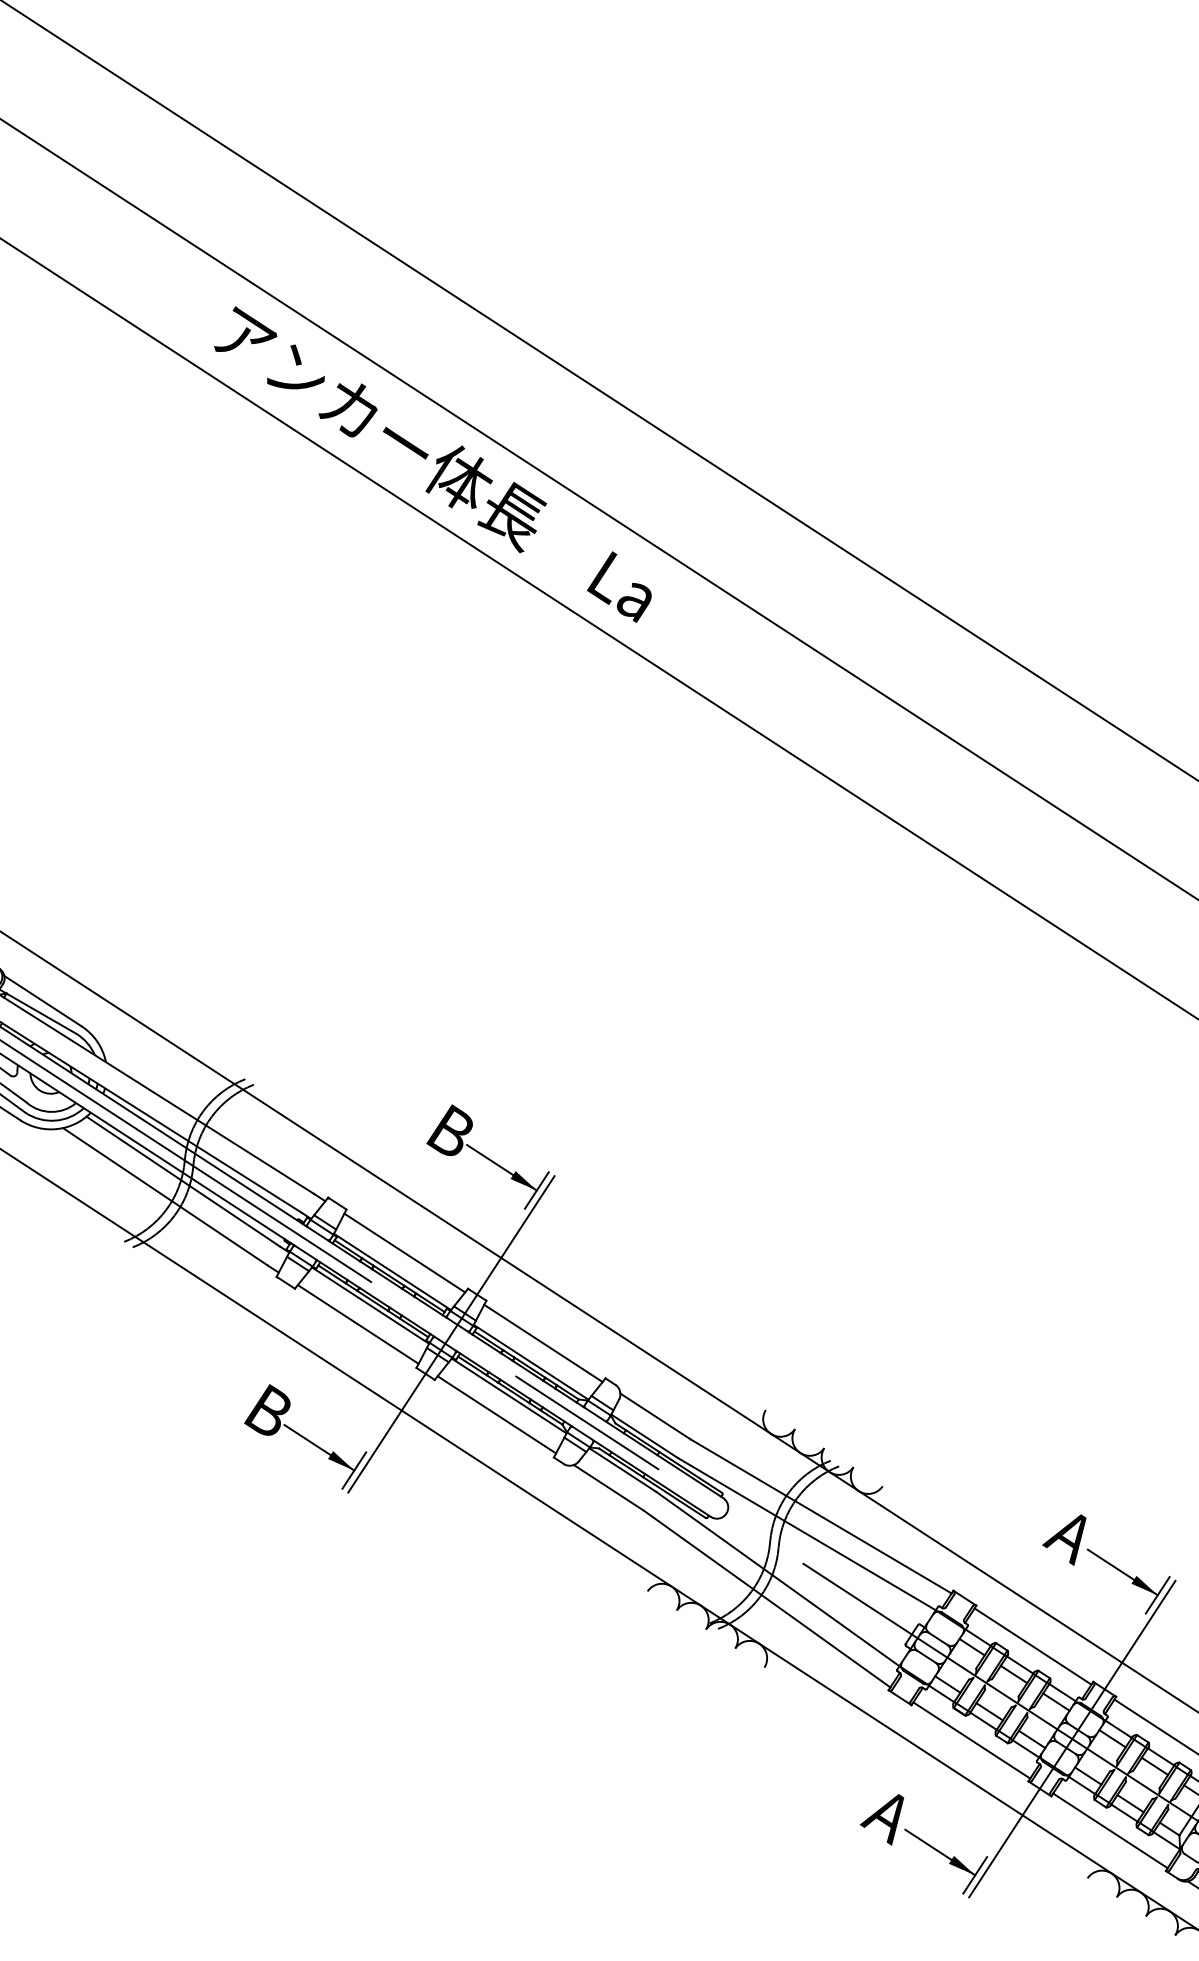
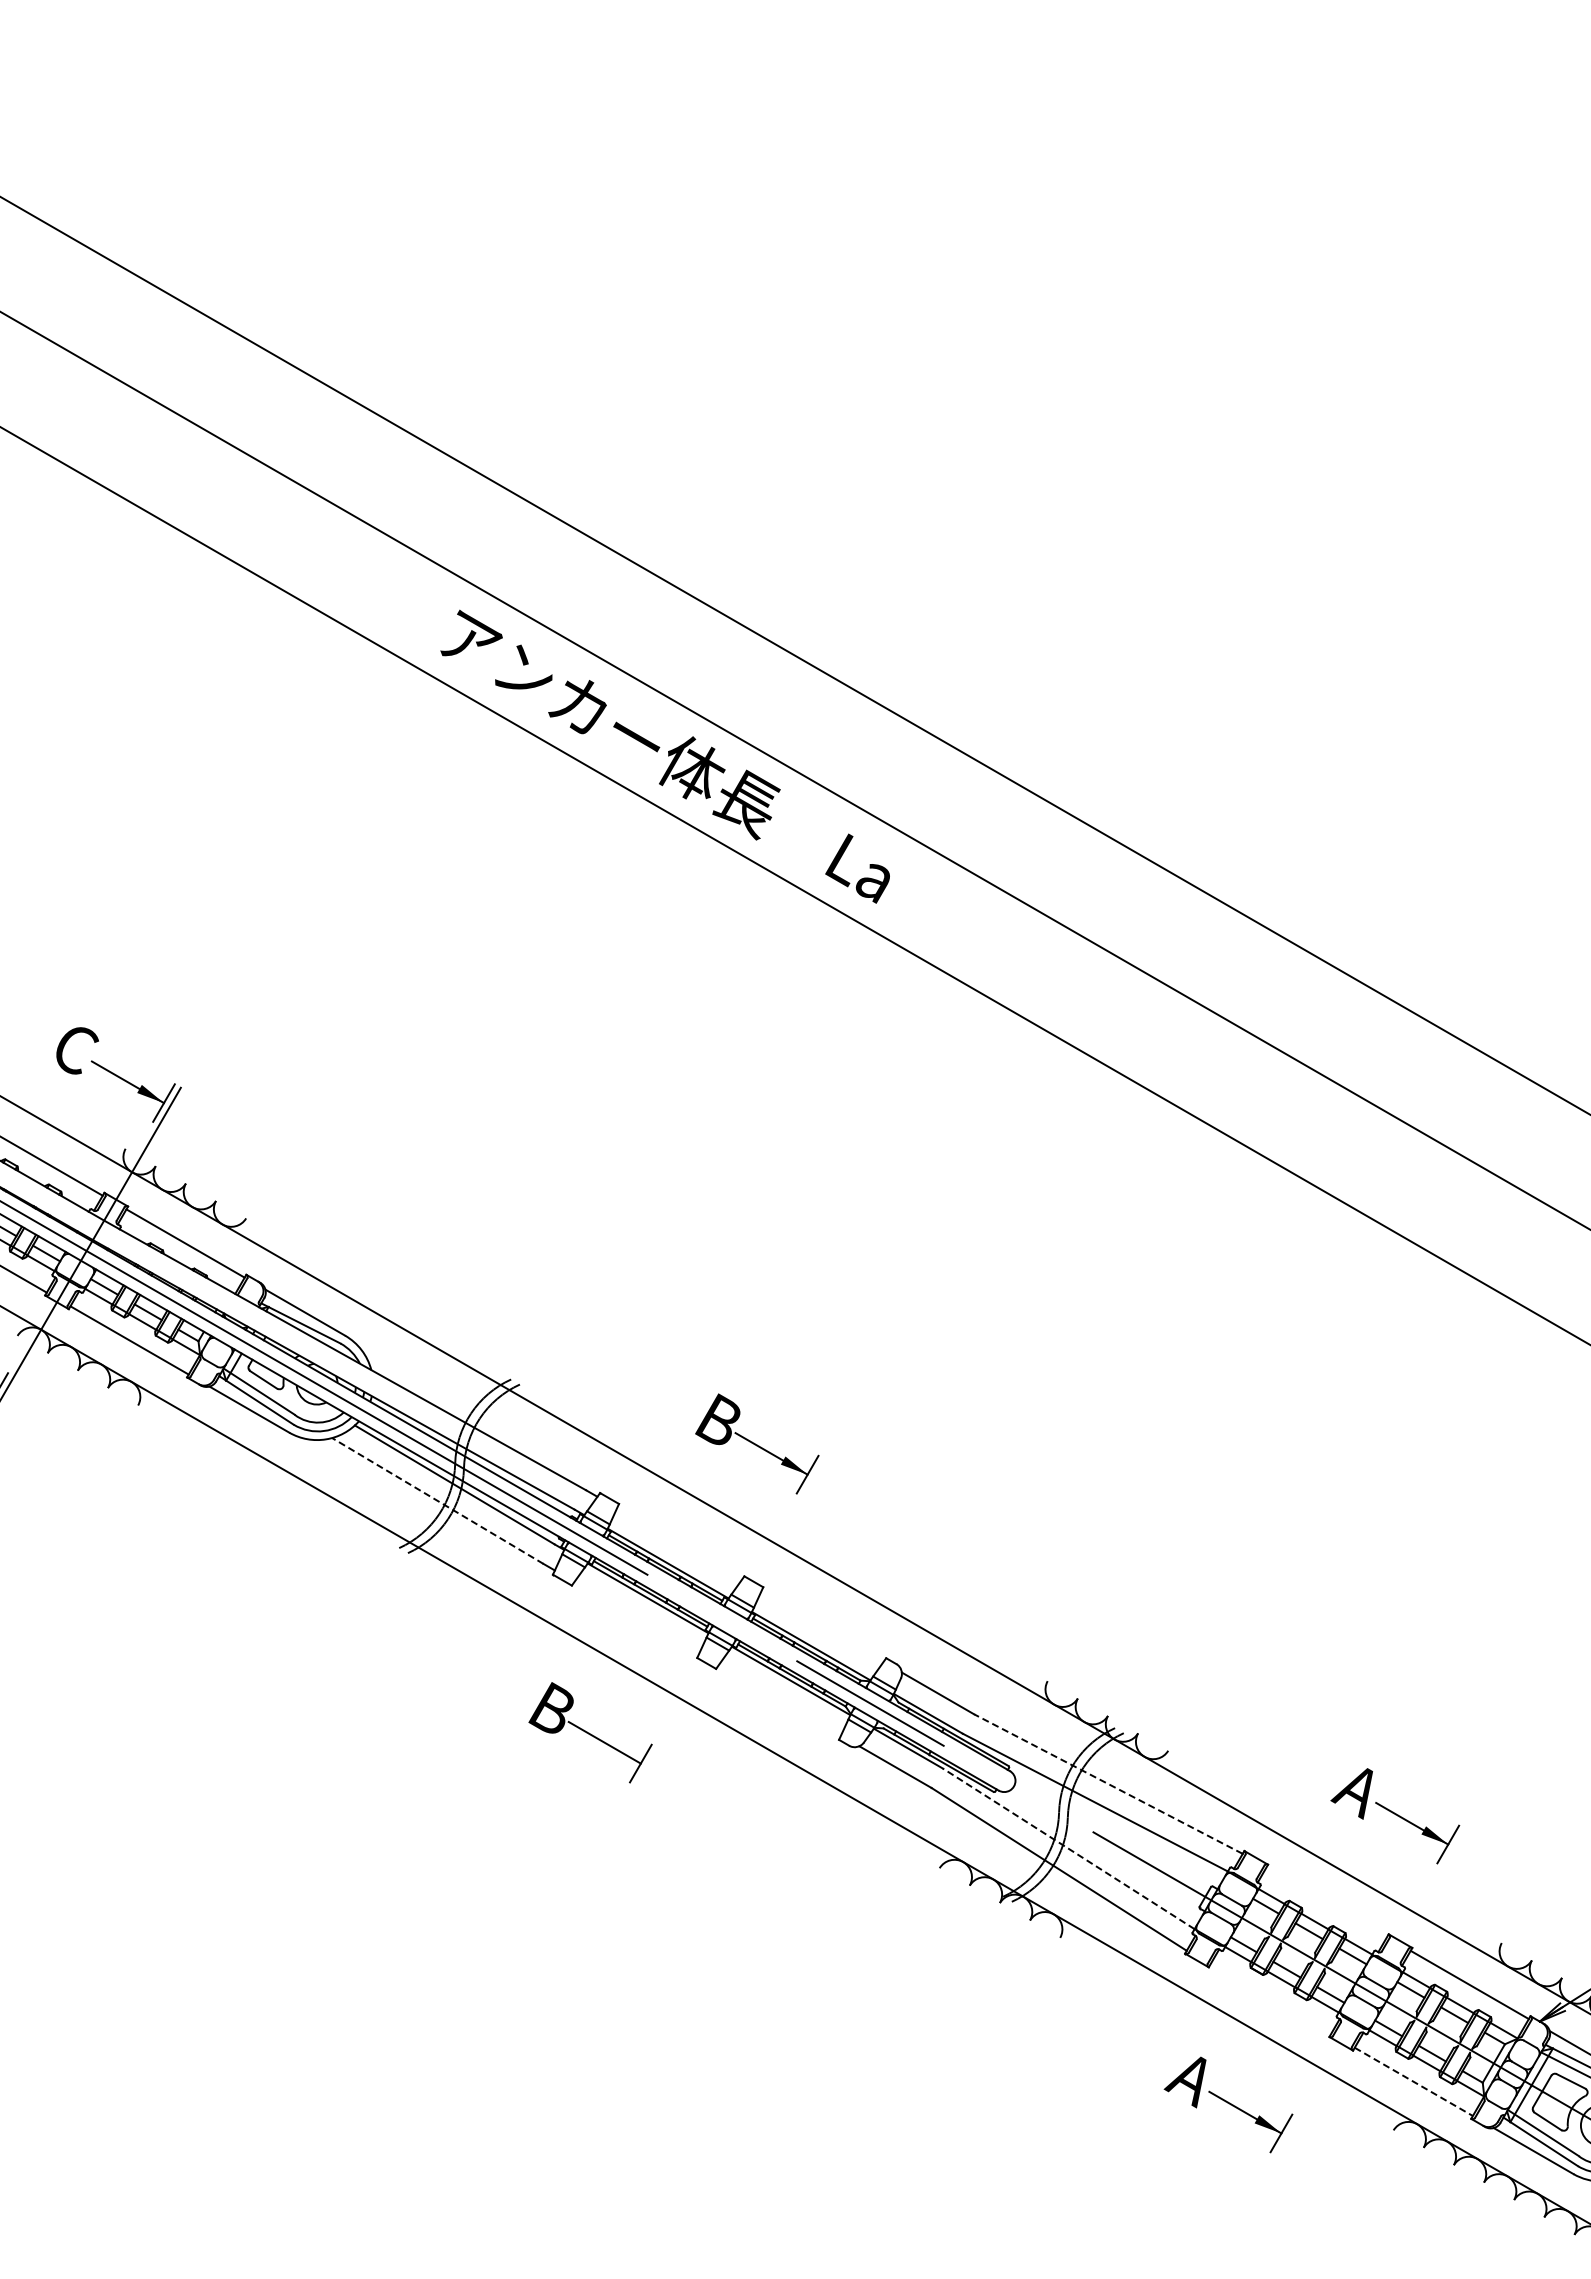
line: (165, 1196) -> (437, 1500), solid -> dashed
line: (404, 1253) -> (679, 1544), removed
line: (357, 1324) -> (636, 1617), removed
line: (451, 1334) -> (730, 1622), removed
line: (543, 1343) -> (822, 1626), removed
line: (496, 1414) -> (779, 1700), removed
fill: (340, 1460) -> (626, 1754), removed
line: (820, 1515) -> (1107, 1783), solid -> dashed
line: (777, 1578) -> (1068, 1848), solid -> dashed
line: (1032, 1646) -> (1326, 1902), removed
line: (1071, 1739) -> (1370, 1992), removed
line: (971, 1740) -> (1270, 1999), removed
line: (1111, 1831) -> (1414, 2082), solid -> dashed

